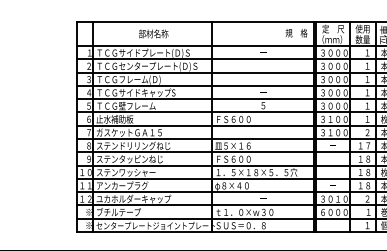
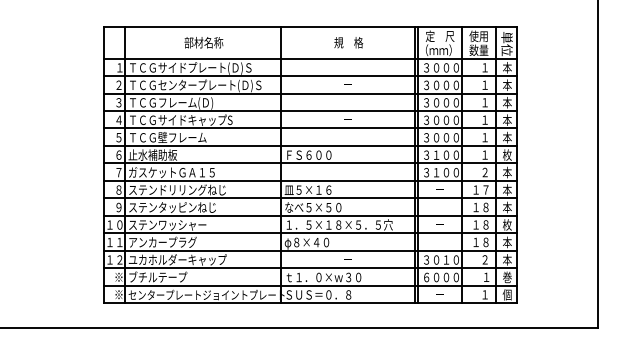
text: (296, 32) -> (348, 42), moved
text: (262, 105) -> (347, 136), ５ -> ―
text: (237, 159) -> (313, 207), ＦＳ６００ -> なべ５×５０

